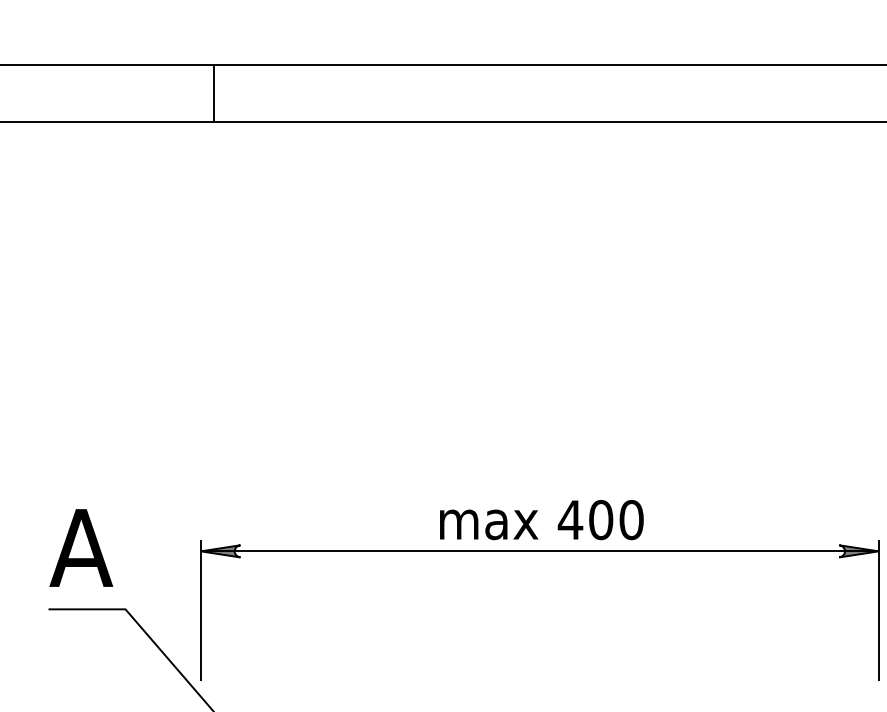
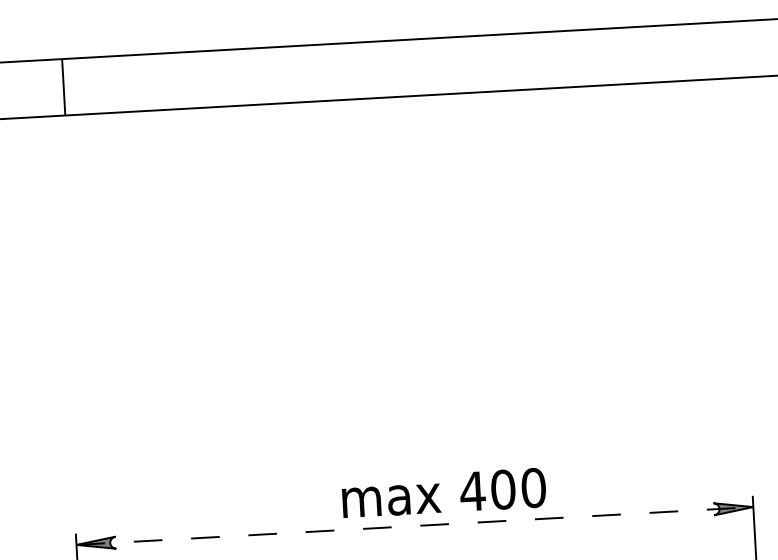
text: (541, 520) -> (443, 493), moved
line: (539, 551) -> (414, 526), solid -> dashed

